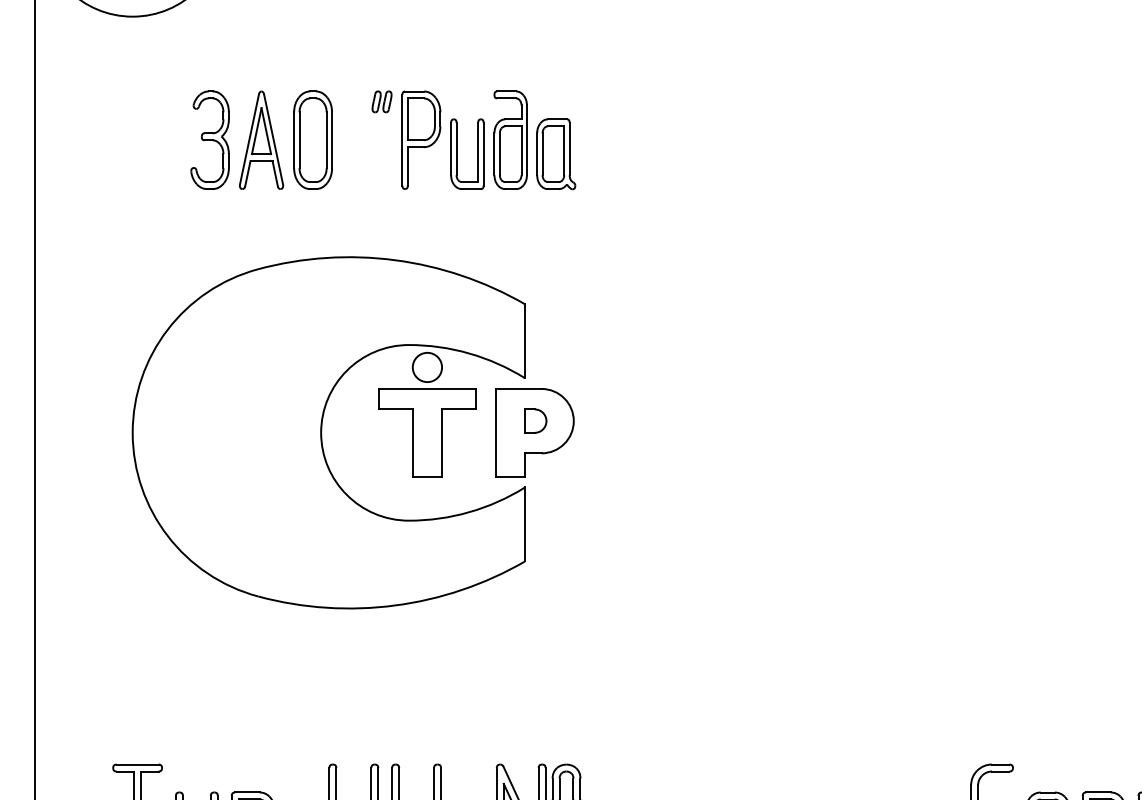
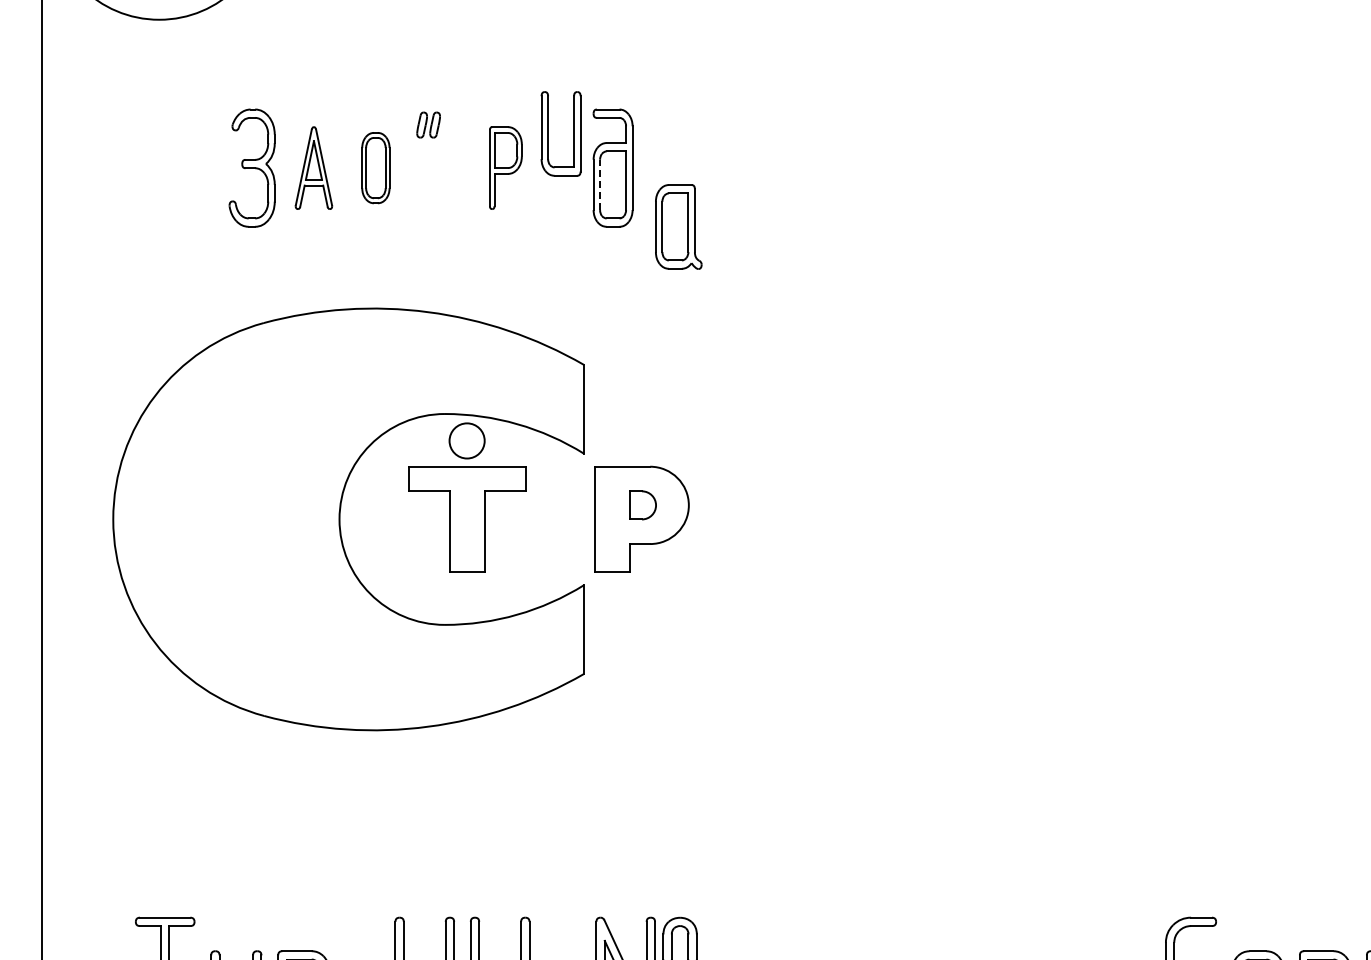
part: (381, 101) -> (428, 124), moved
part: (261, 139) -> (313, 167), size x0.7
part: (312, 139) -> (375, 167), size x0.6
part: (421, 139) -> (505, 167), size x0.7
part: (456, 153) -> (548, 133), moved
line: (500, 153) -> (600, 184), solid -> dashed
part: (556, 153) -> (678, 226), moved
part: (321, 432) -> (340, 519), moved

